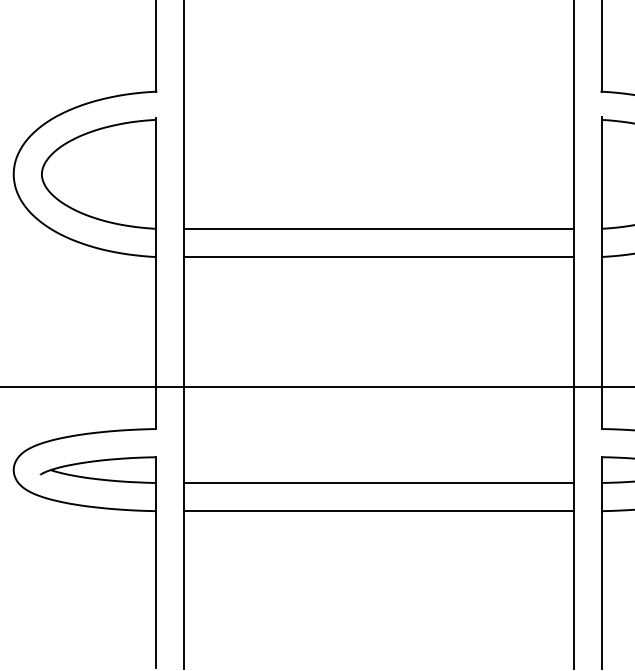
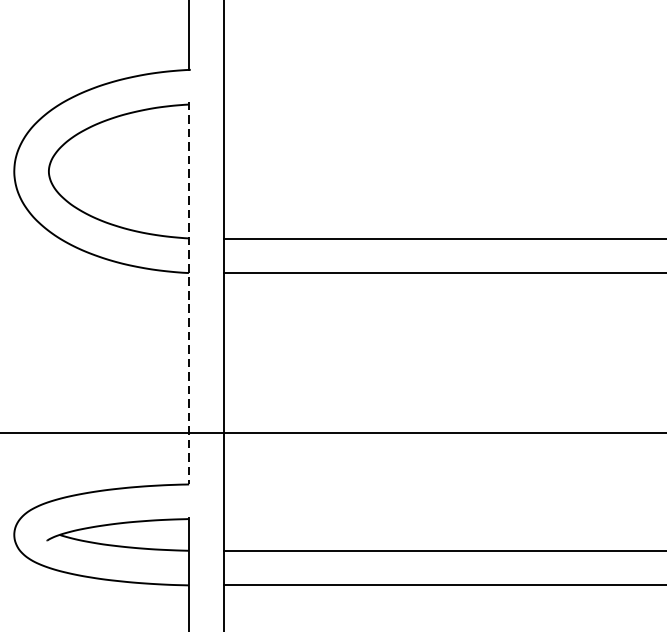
line: (155, 273) -> (188, 293), solid -> dashed

